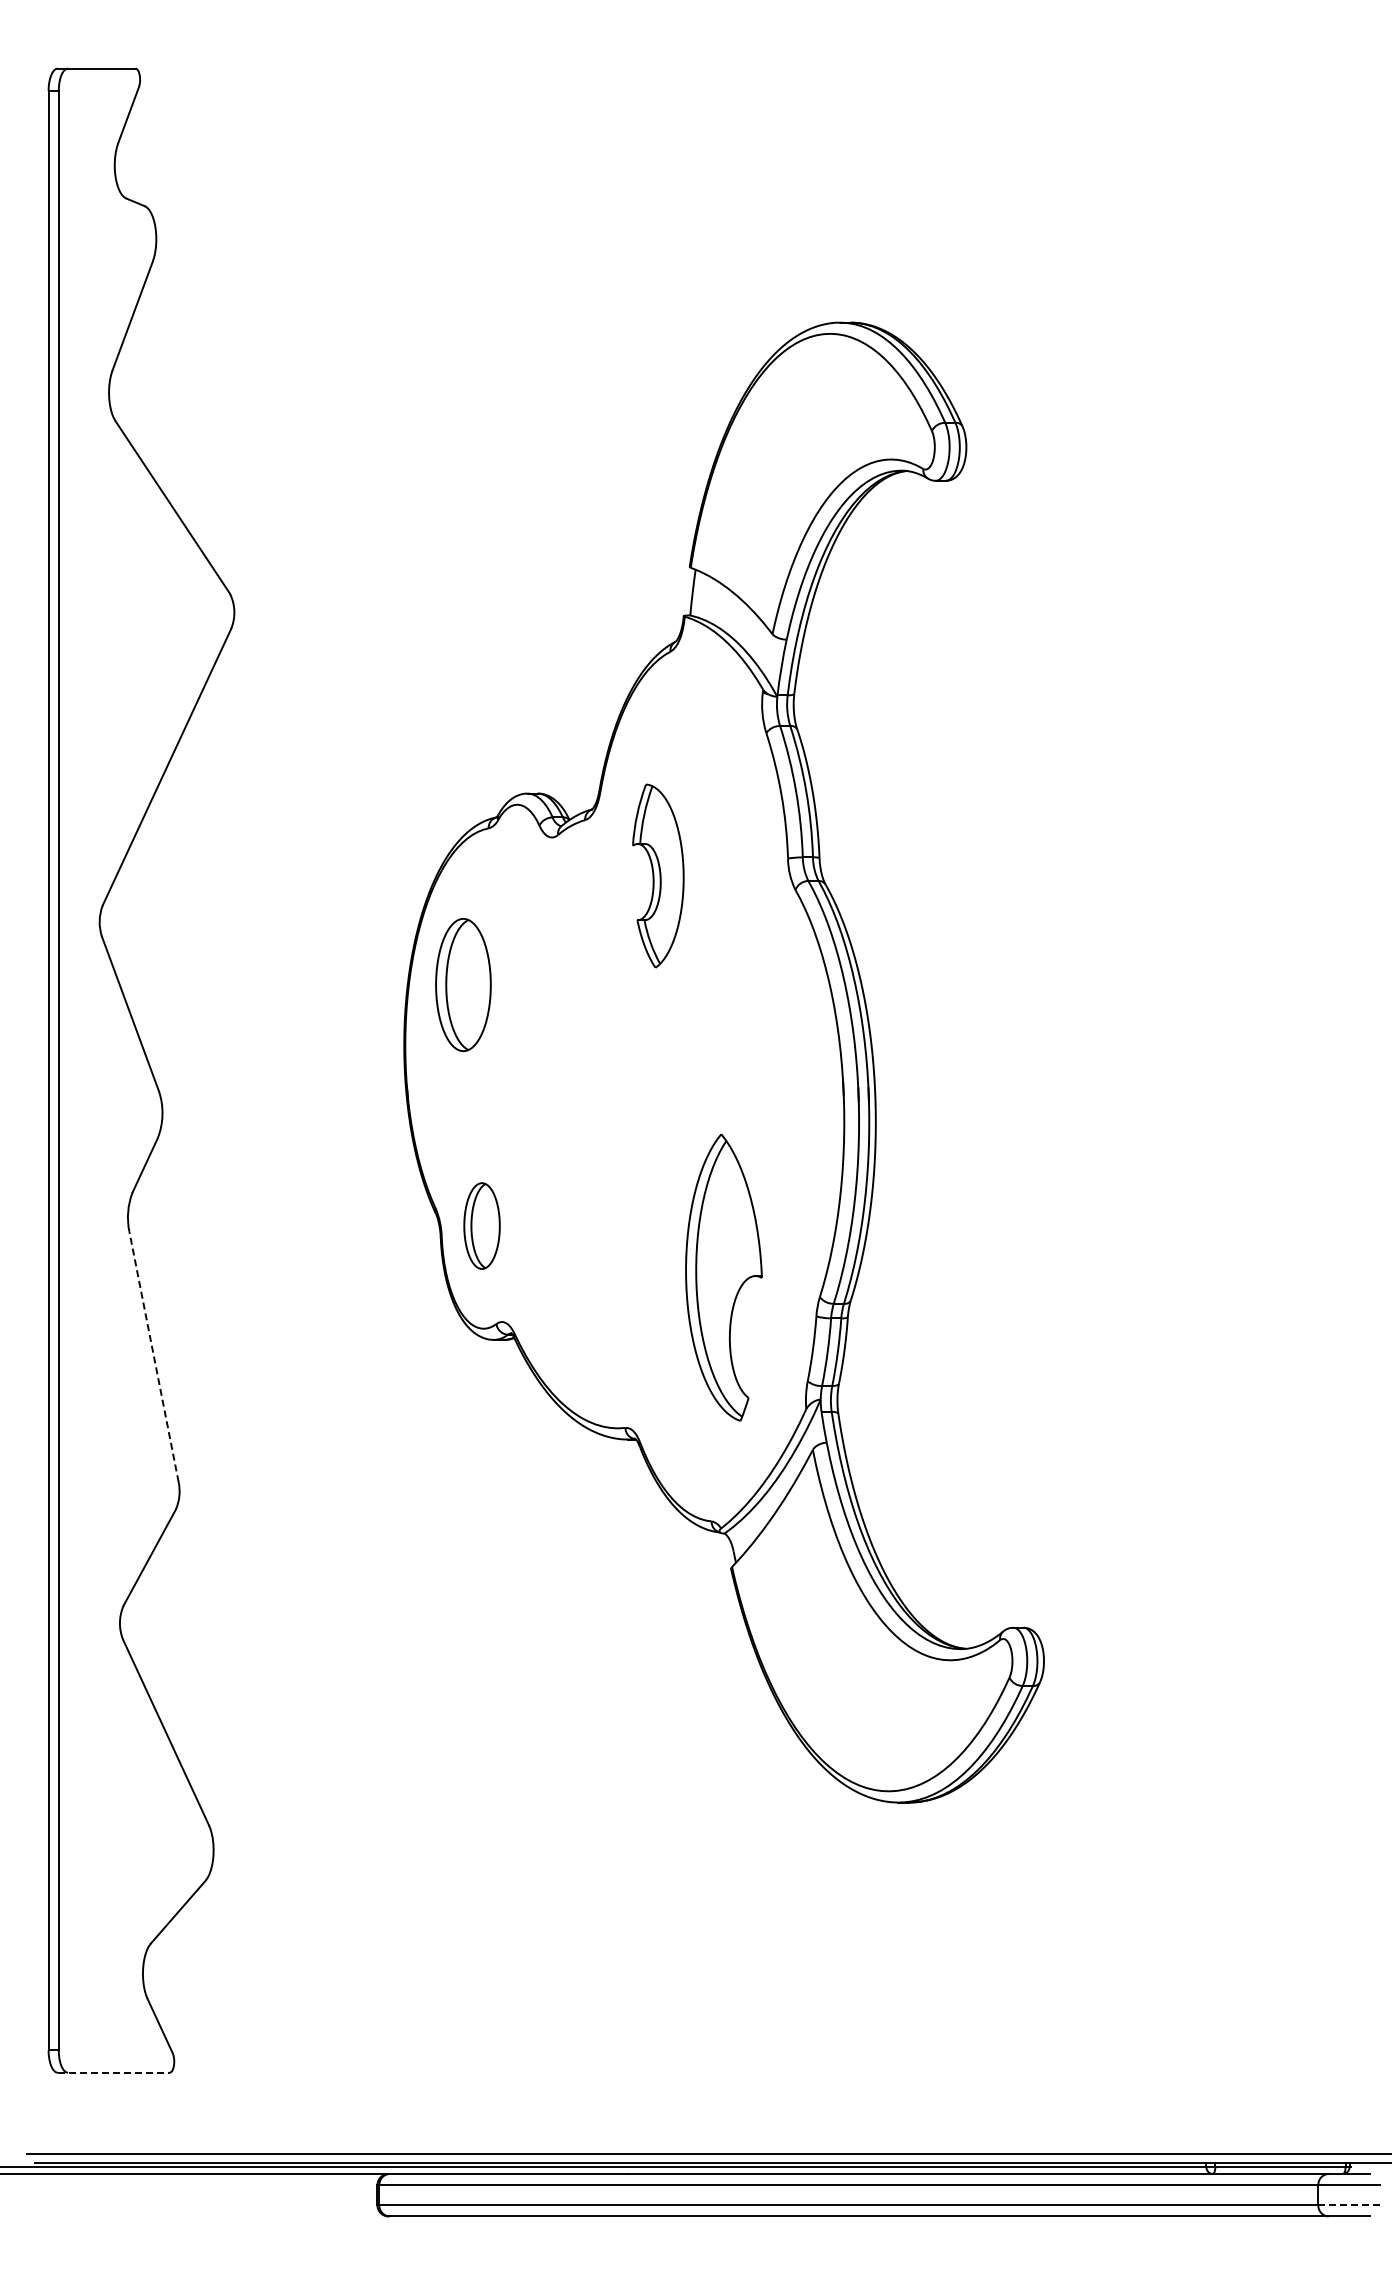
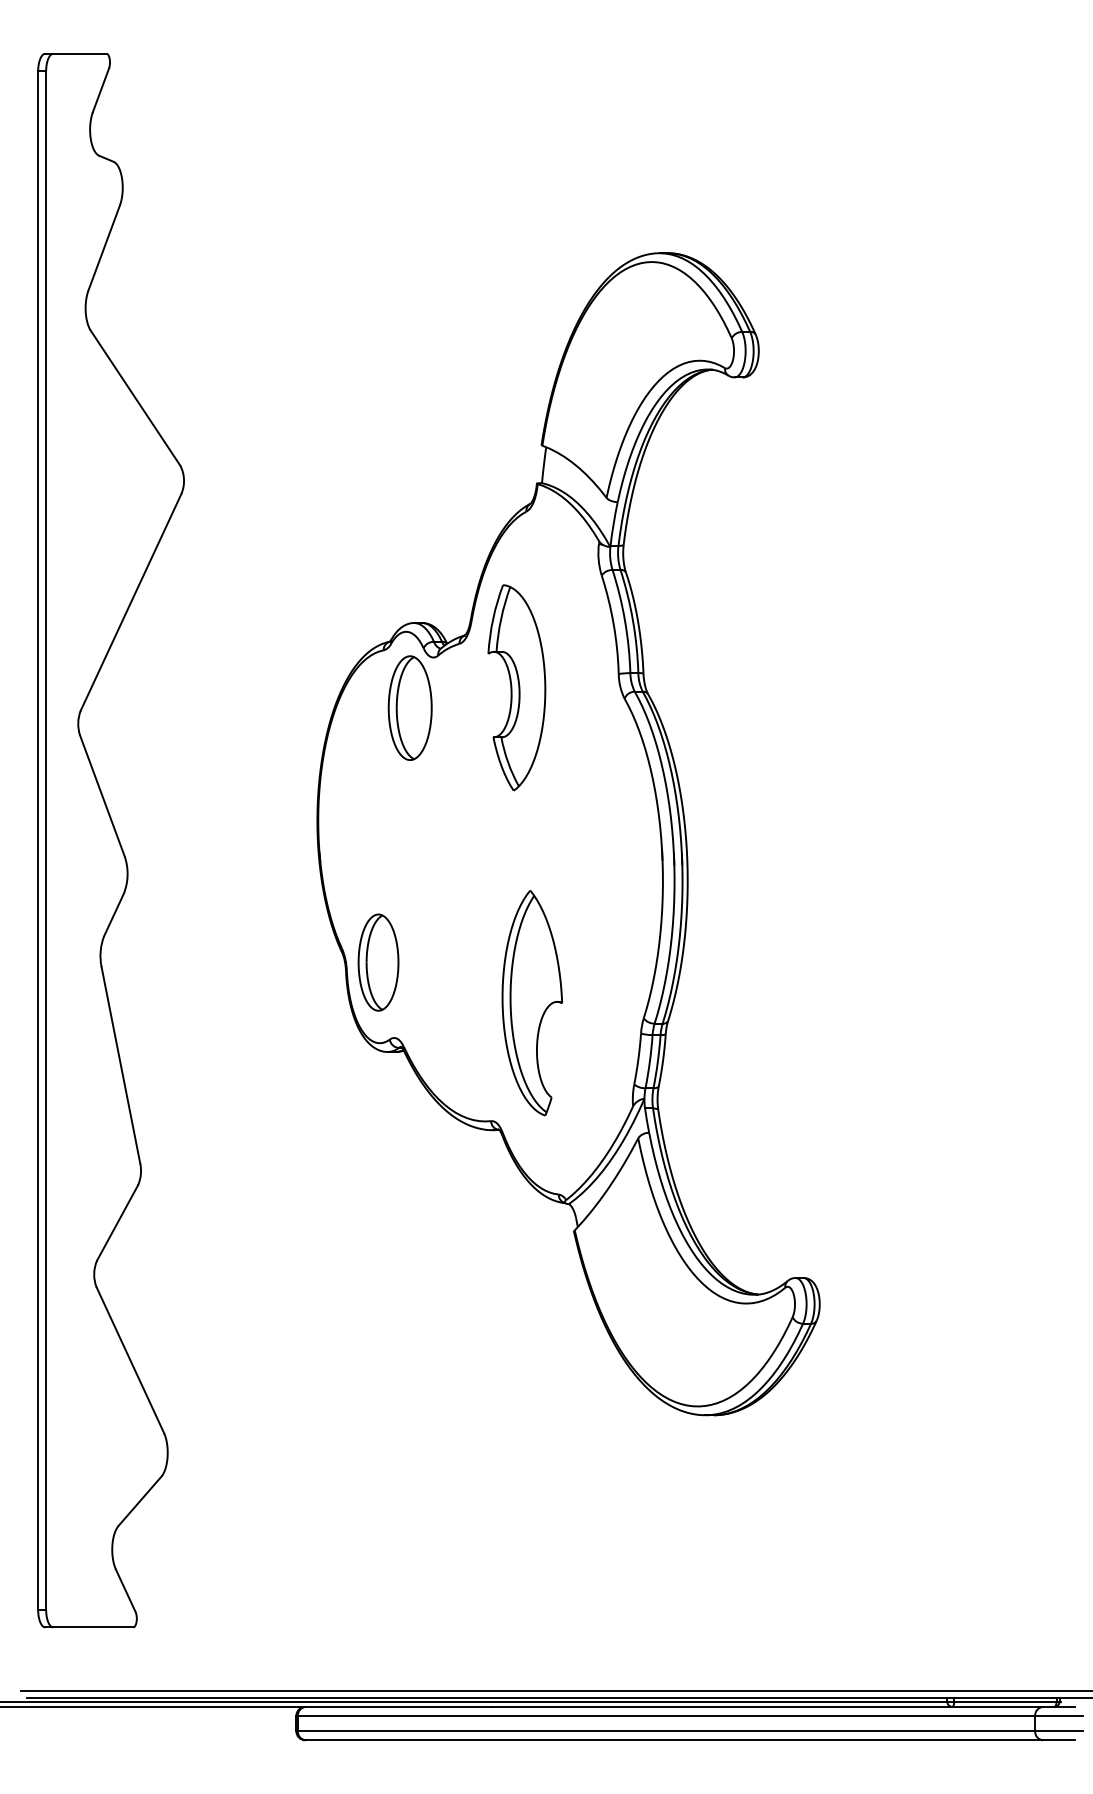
part: (658, 875) -> (517, 687), size x1.43
part: (463, 985) -> (410, 708), moved
part: (481, 1225) -> (378, 962), size x1.43
part: (723, 1277) -> (531, 1003), moved
line: (154, 1356) -> (121, 1065), dashed -> solid
line: (113, 2072) -> (89, 1627), dashed -> solid
line: (1349, 2205) -> (1059, 1731), dashed -> solid

